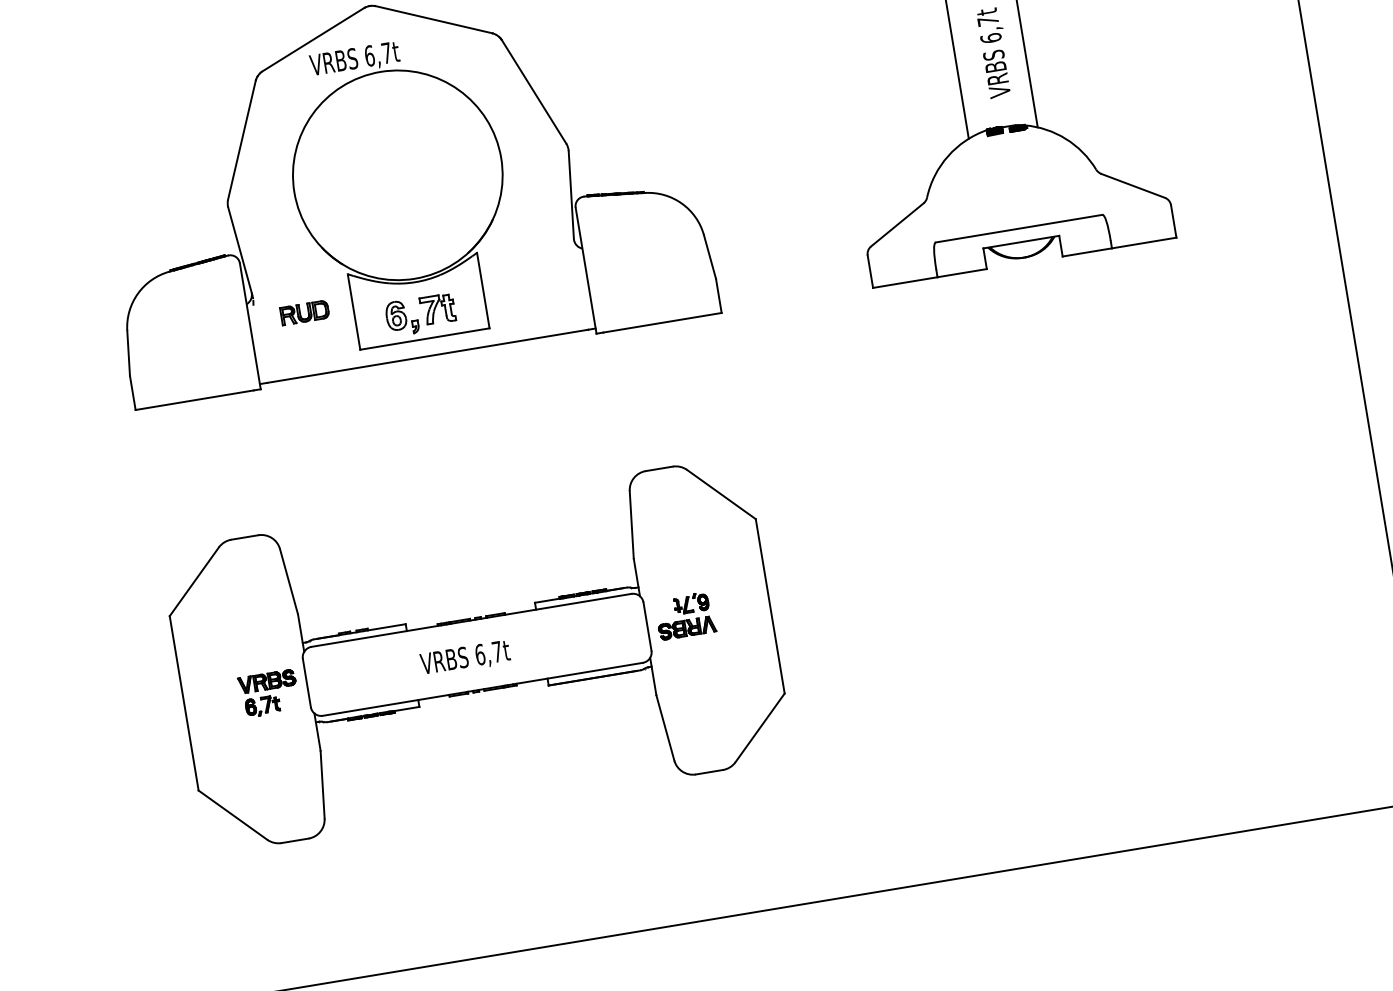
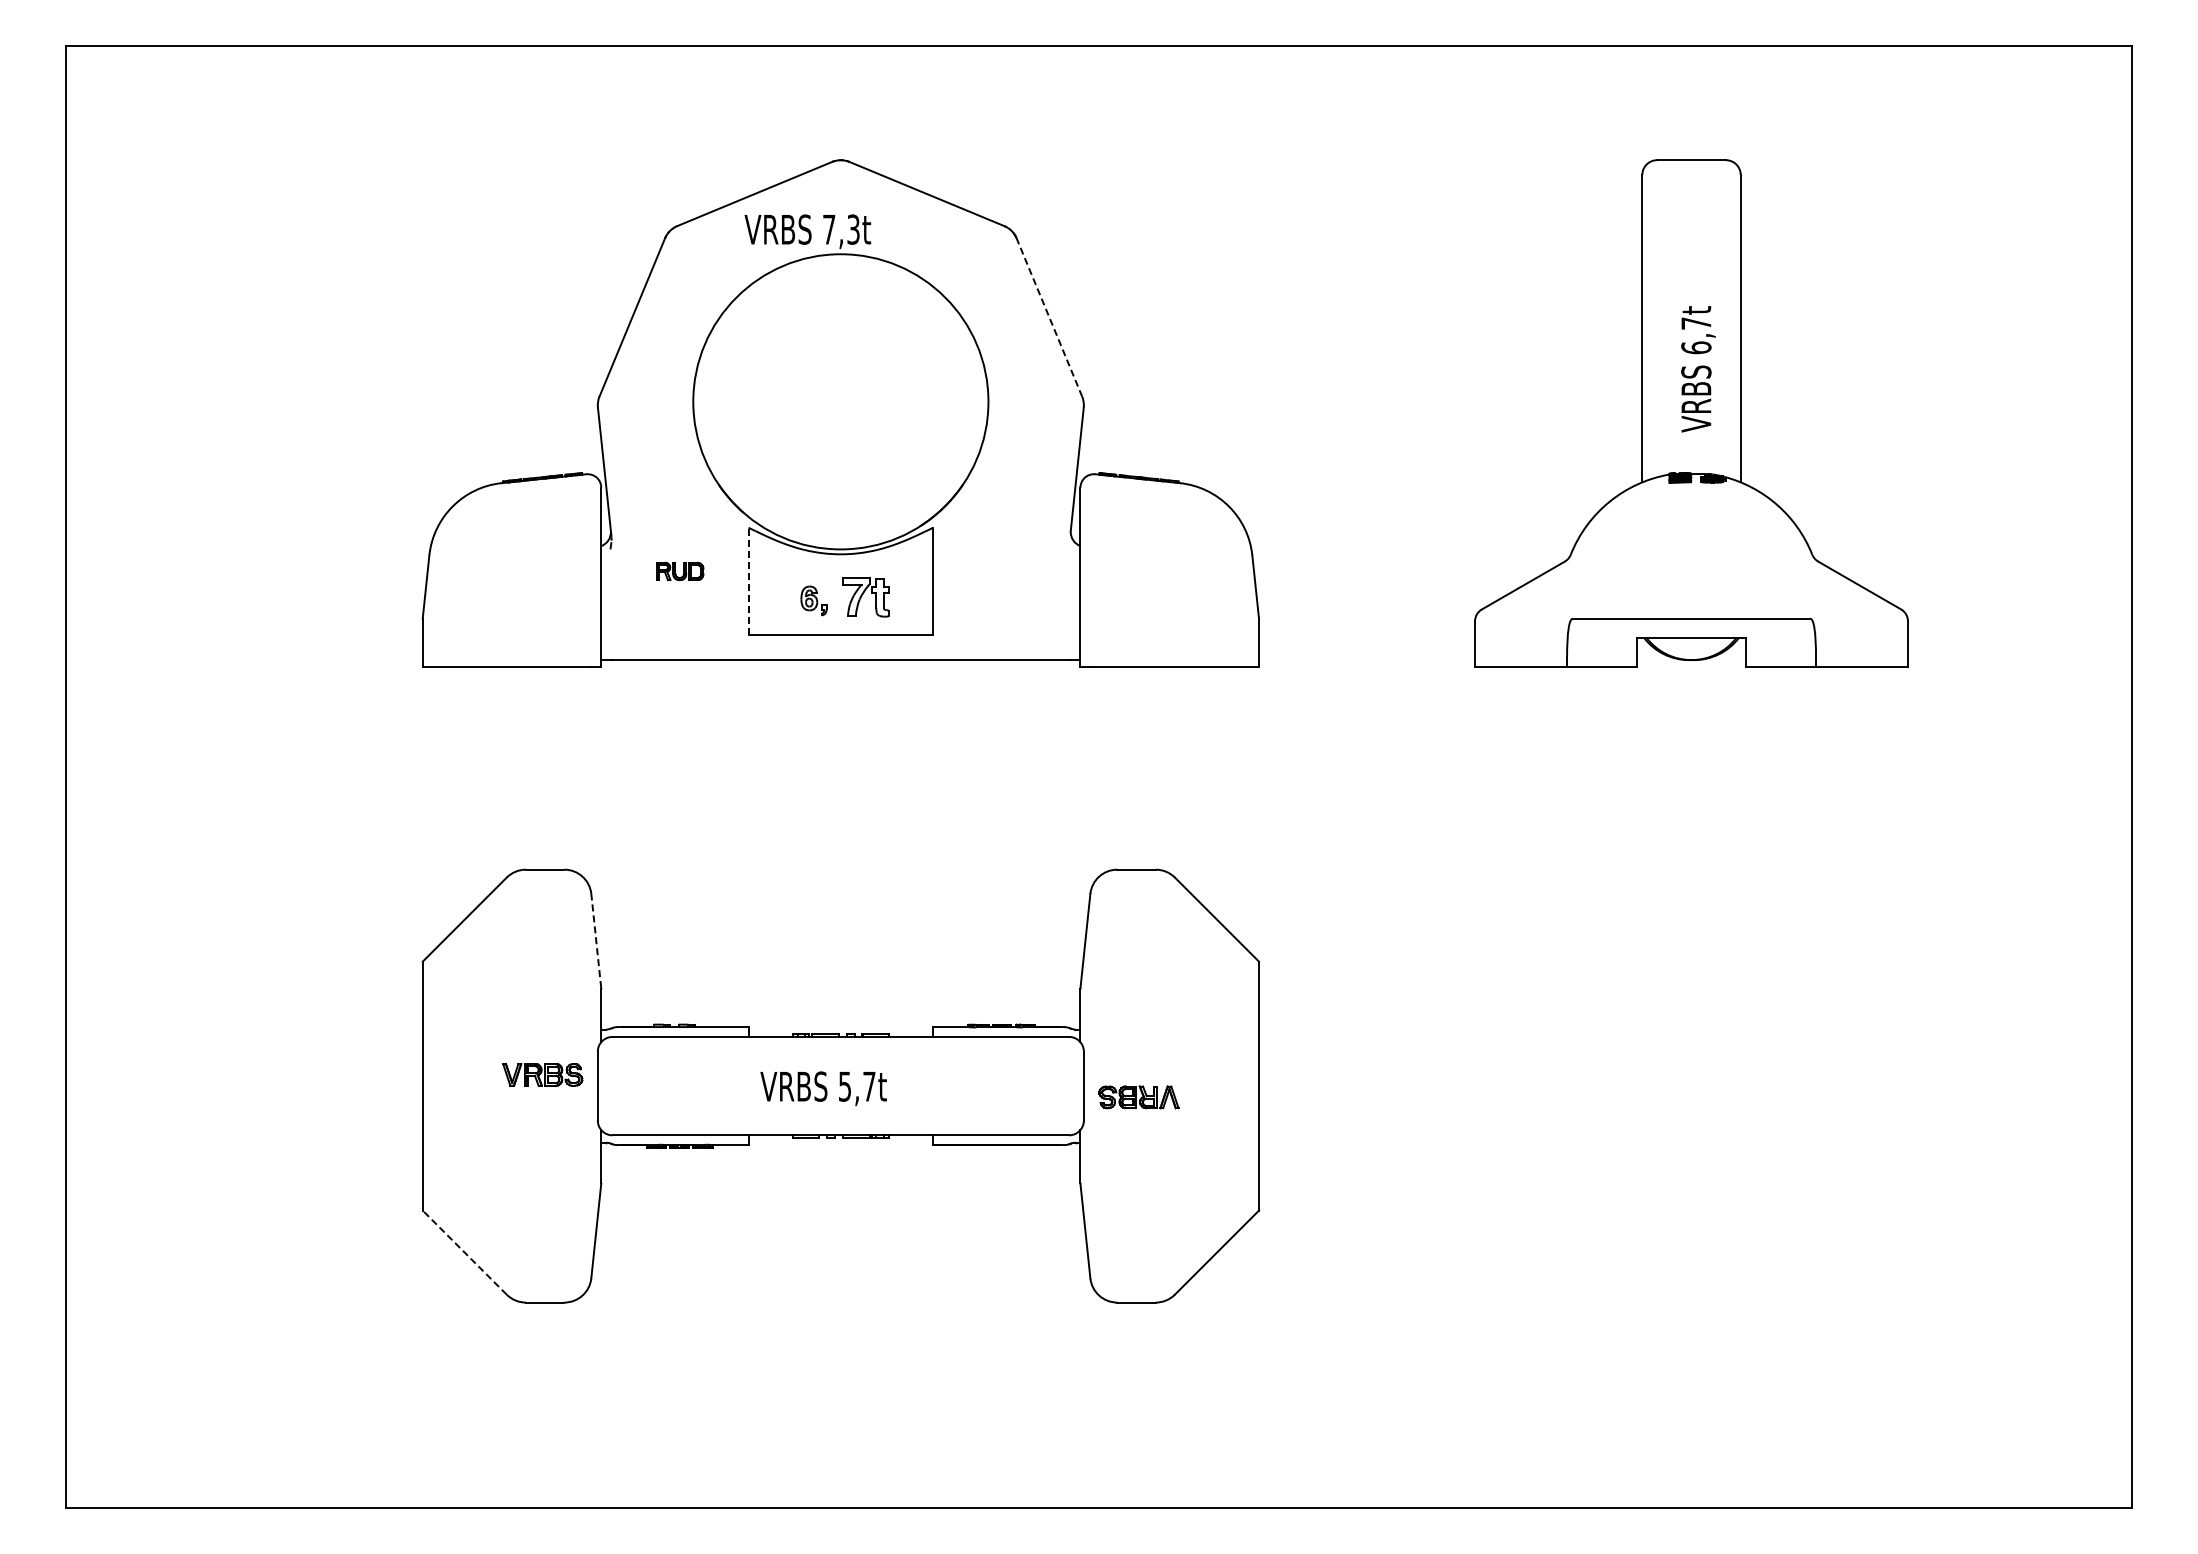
text: (378, 54) -> (841, 229), 6,7t -> 7,3t
line: (534, 92) -> (1049, 317), solid -> dashed
line: (353, 311) -> (748, 581), solid -> dashed
part: (305, 312) -> (680, 571), size x0.7
part: (401, 317) -> (813, 600), size x0.6
line: (289, 581) -> (596, 940), solid -> dashed
part: (691, 603) -> (1150, 1063), removed
text: (479, 654) -> (844, 1086), 6,7t -> 5,7t
part: (263, 706) -> (531, 1108), removed
line: (232, 815) -> (464, 1252), solid -> dashed

